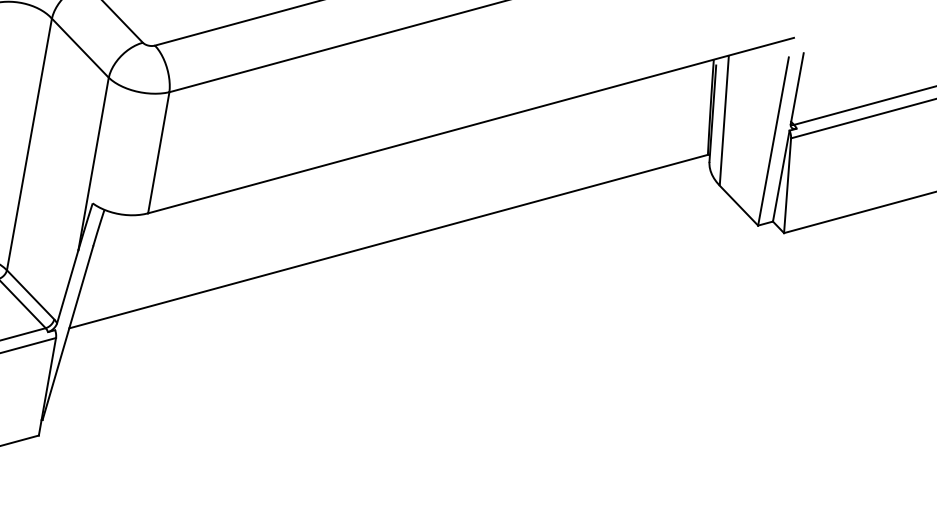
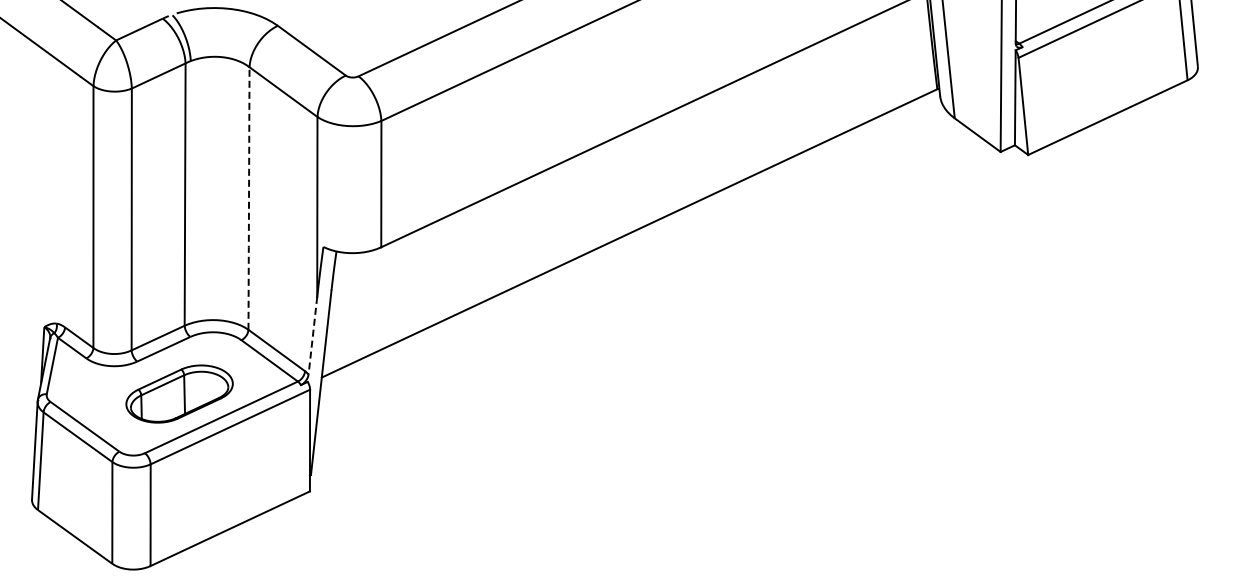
line: (29, 144) -> (249, 198), solid -> dashed
line: (67, 287) -> (312, 336), solid -> dashed

